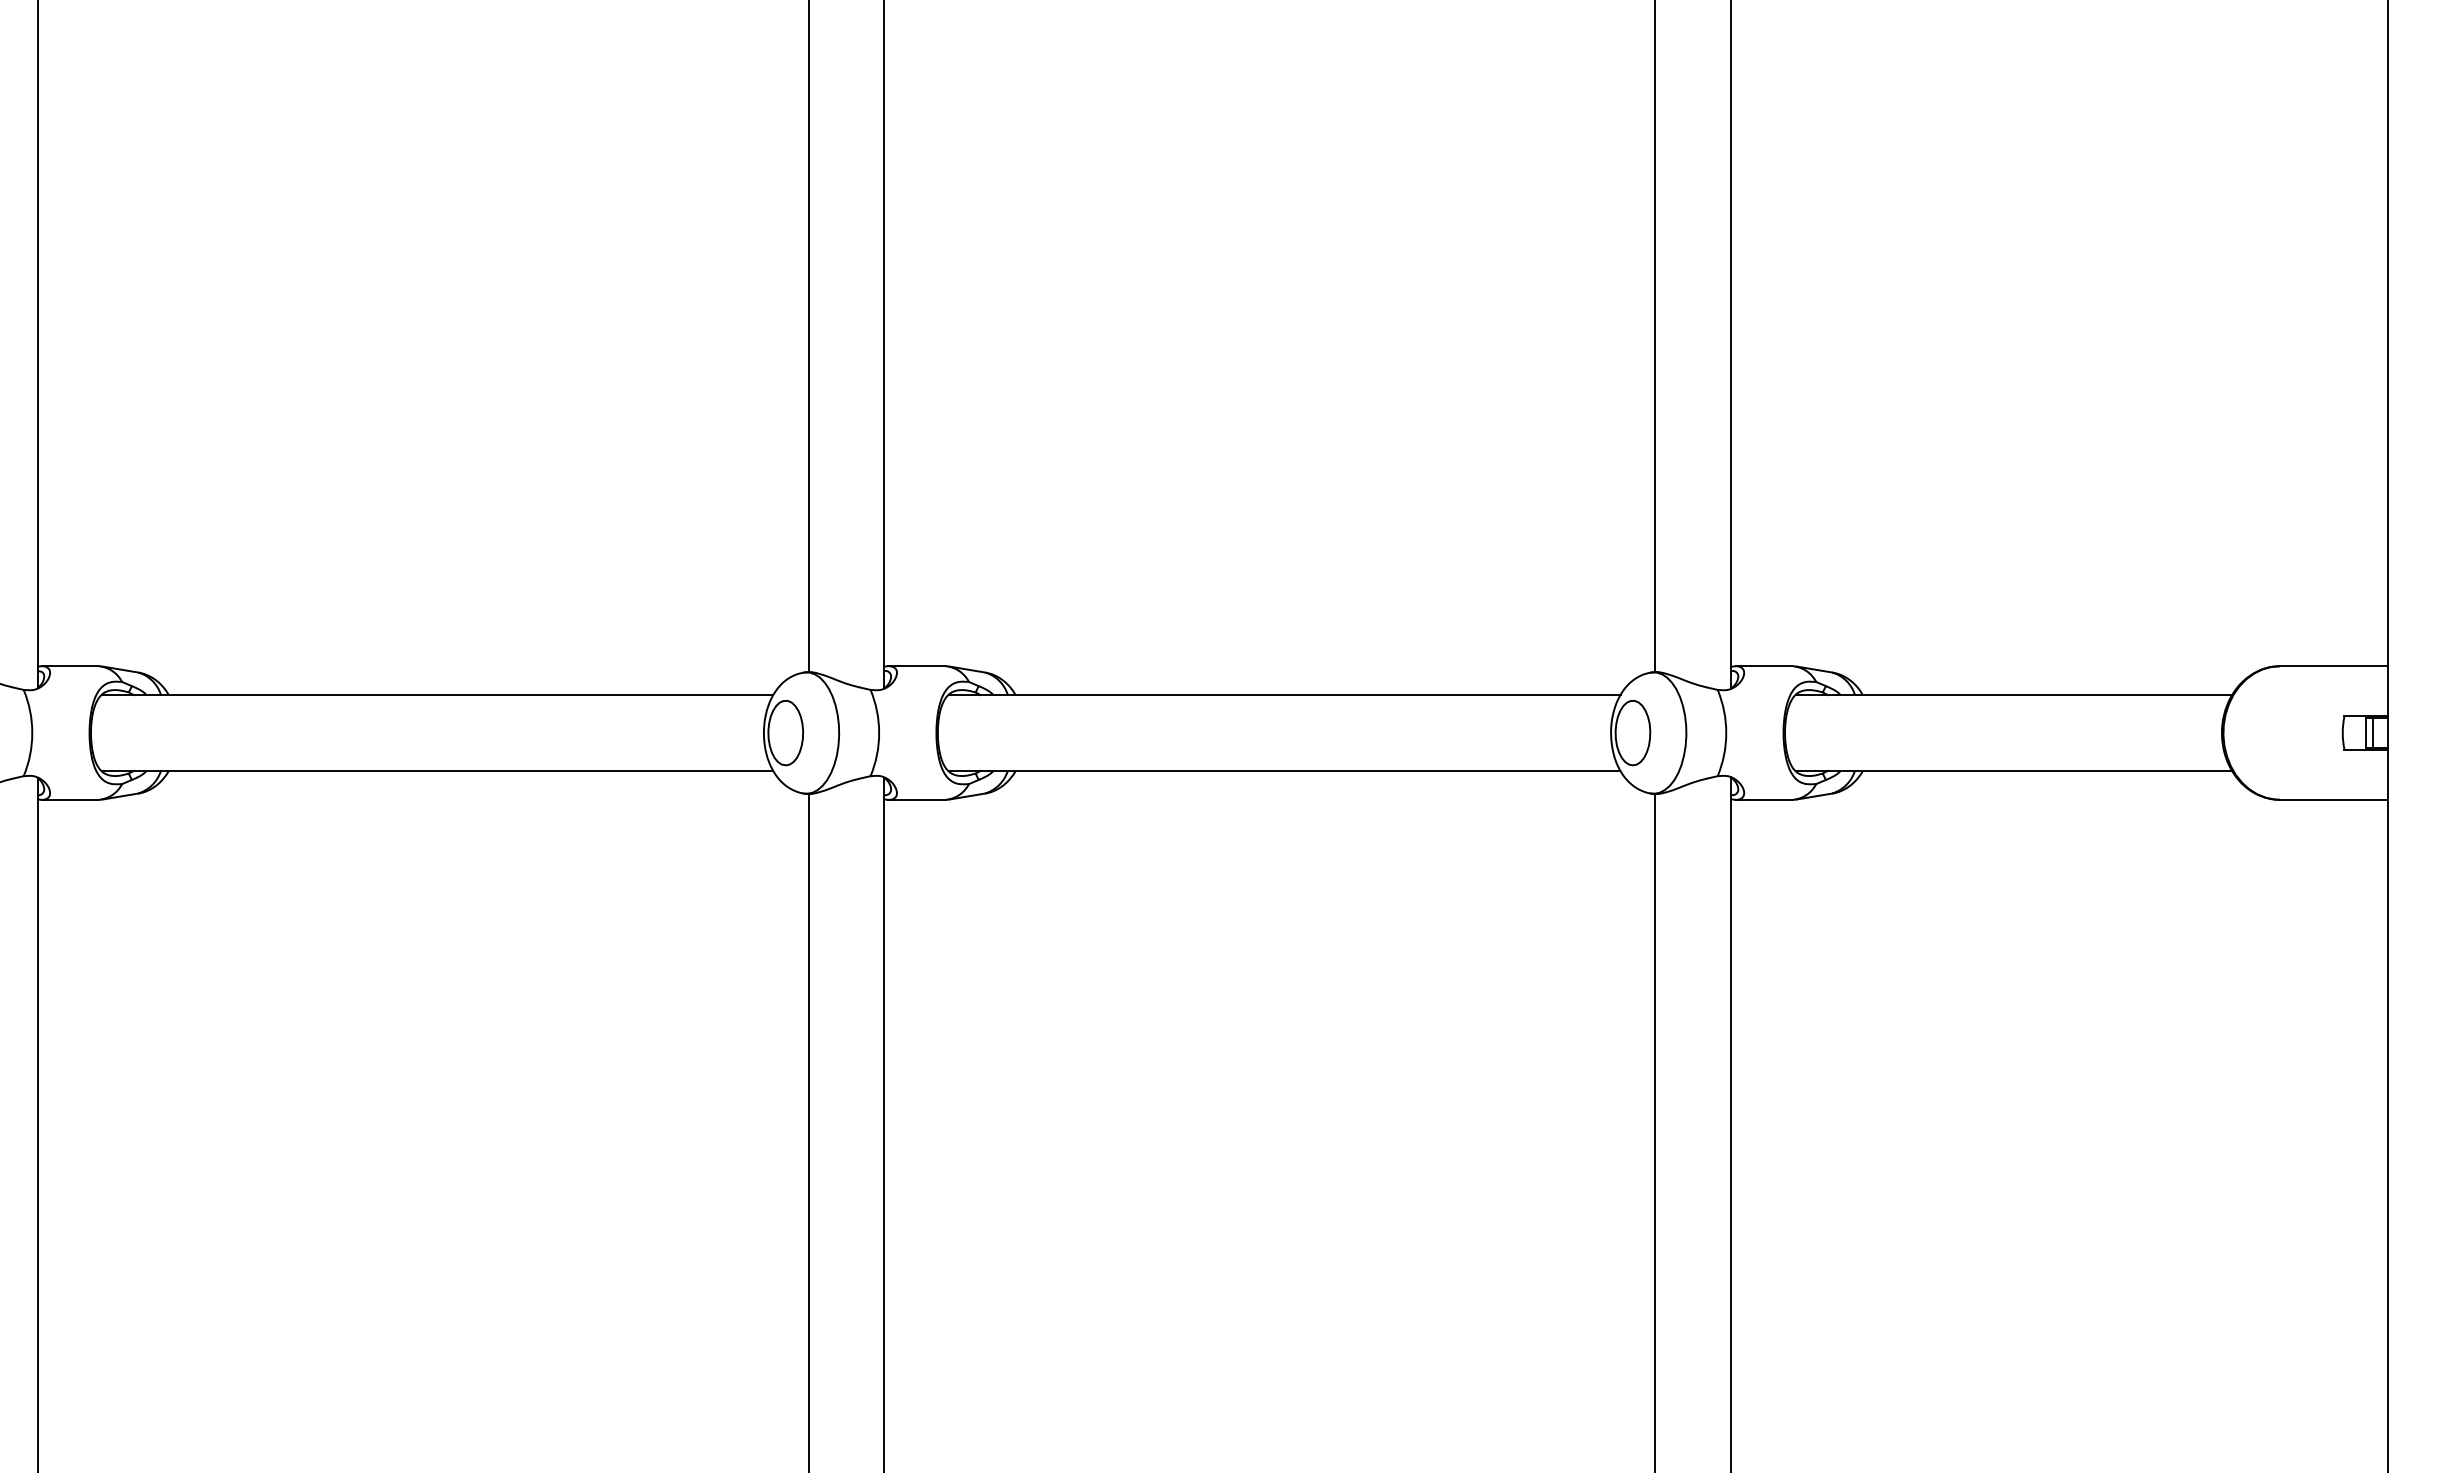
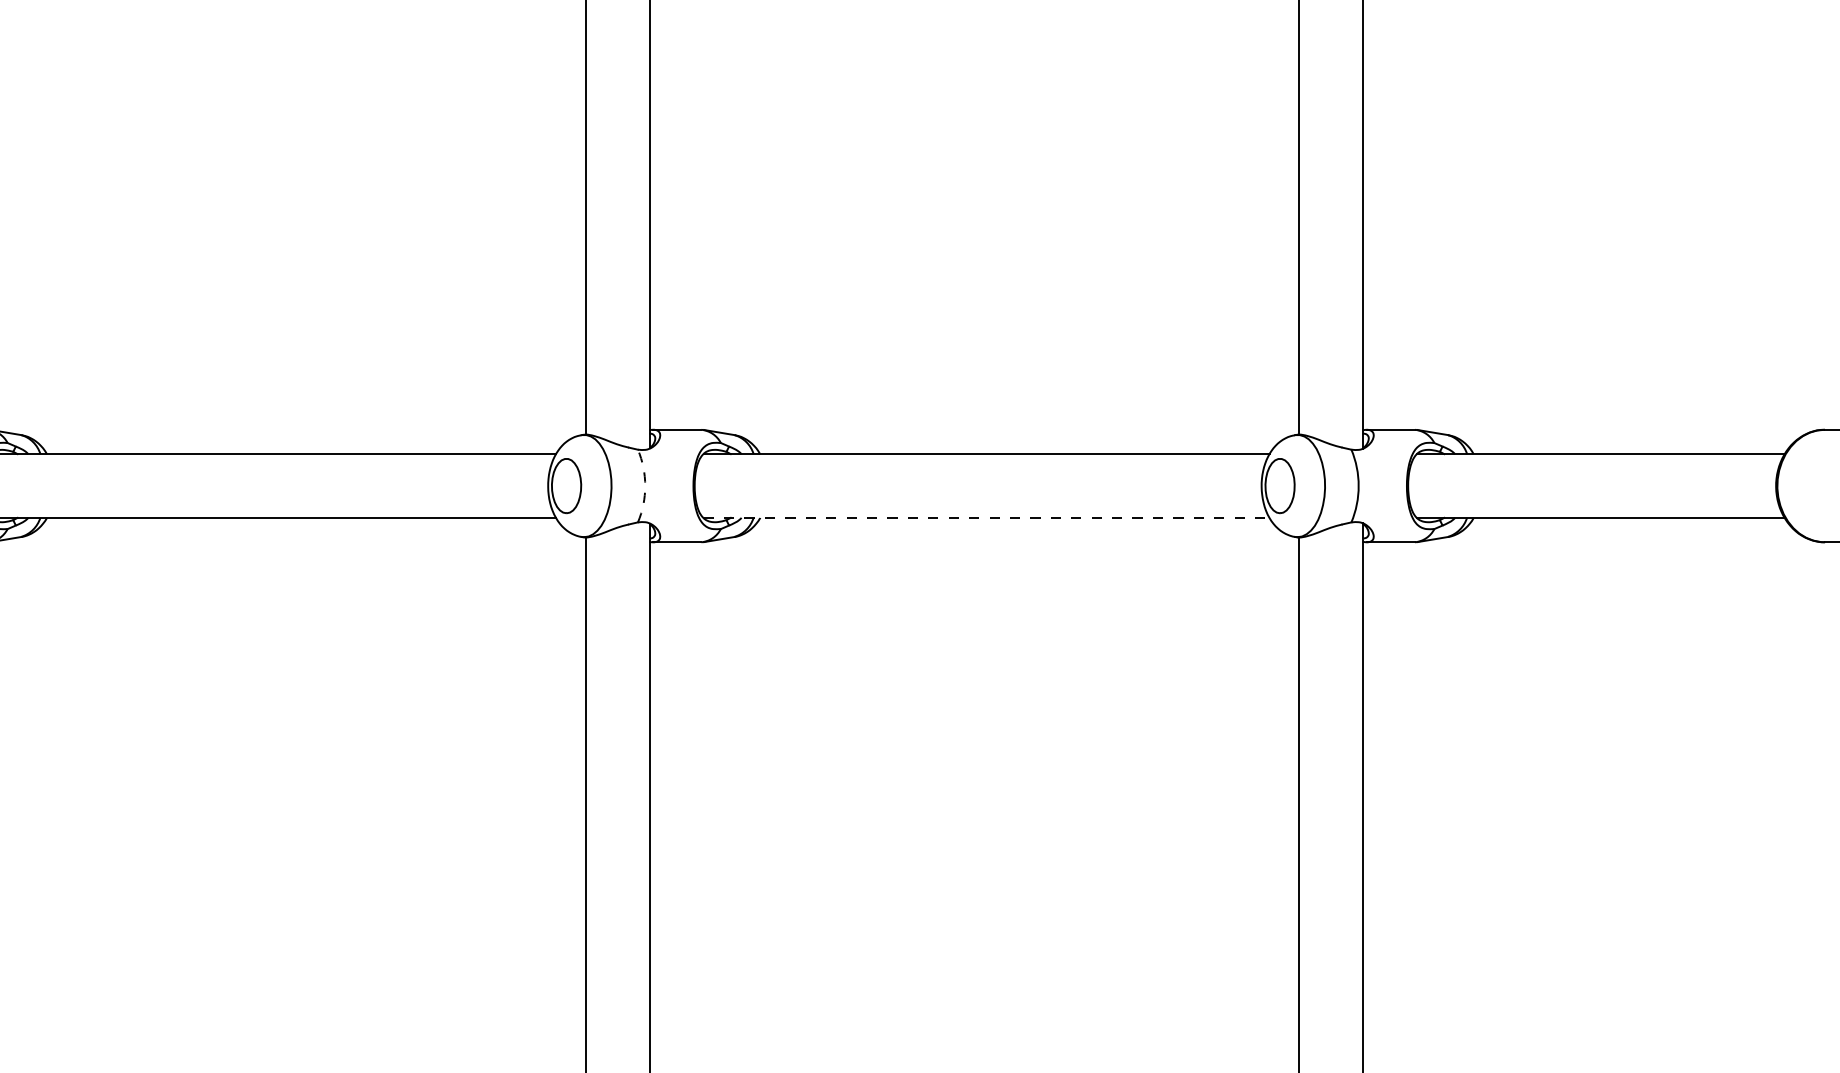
arc: (879, 733) -> (645, 486), solid -> dashed
line: (1284, 770) -> (986, 517), solid -> dashed

